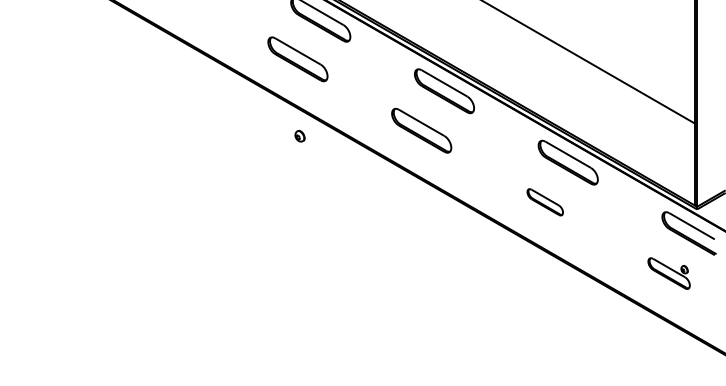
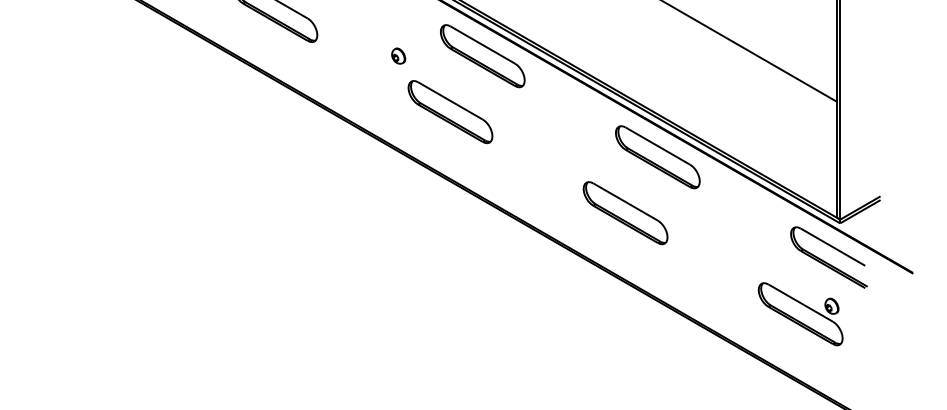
part: (299, 136) -> (397, 56), moved
part: (544, 202) -> (624, 213), size x1.67
part: (668, 273) -> (799, 314), size x1.43

